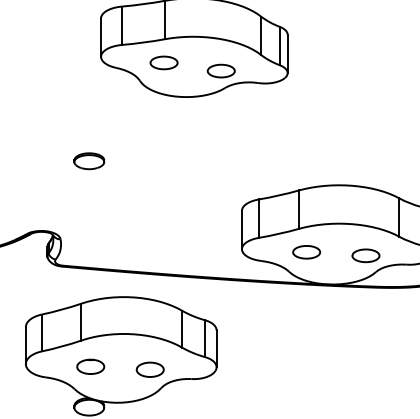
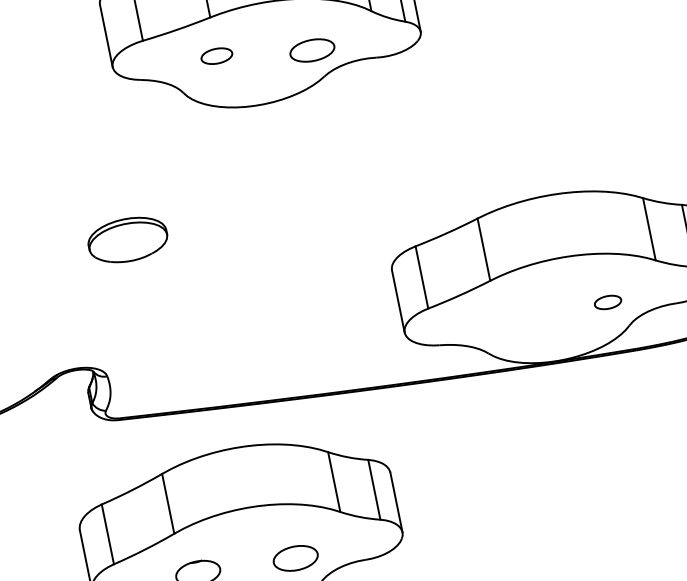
part: (163, 62) -> (215, 55), size x0.7
part: (89, 161) -> (128, 240), size x1.6
part: (306, 252) -> (510, 316), removed
part: (365, 255) -> (607, 301), size x0.6

